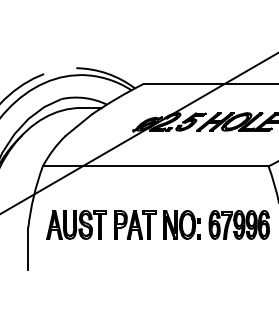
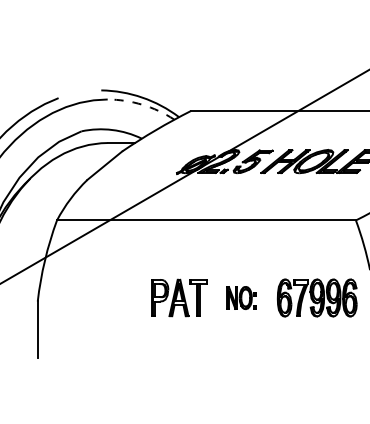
arc: (107, 78) -> (142, 104), solid -> dashed
part: (76, 224) -> (101, 297), removed
part: (182, 224) -> (241, 297), size x0.6

